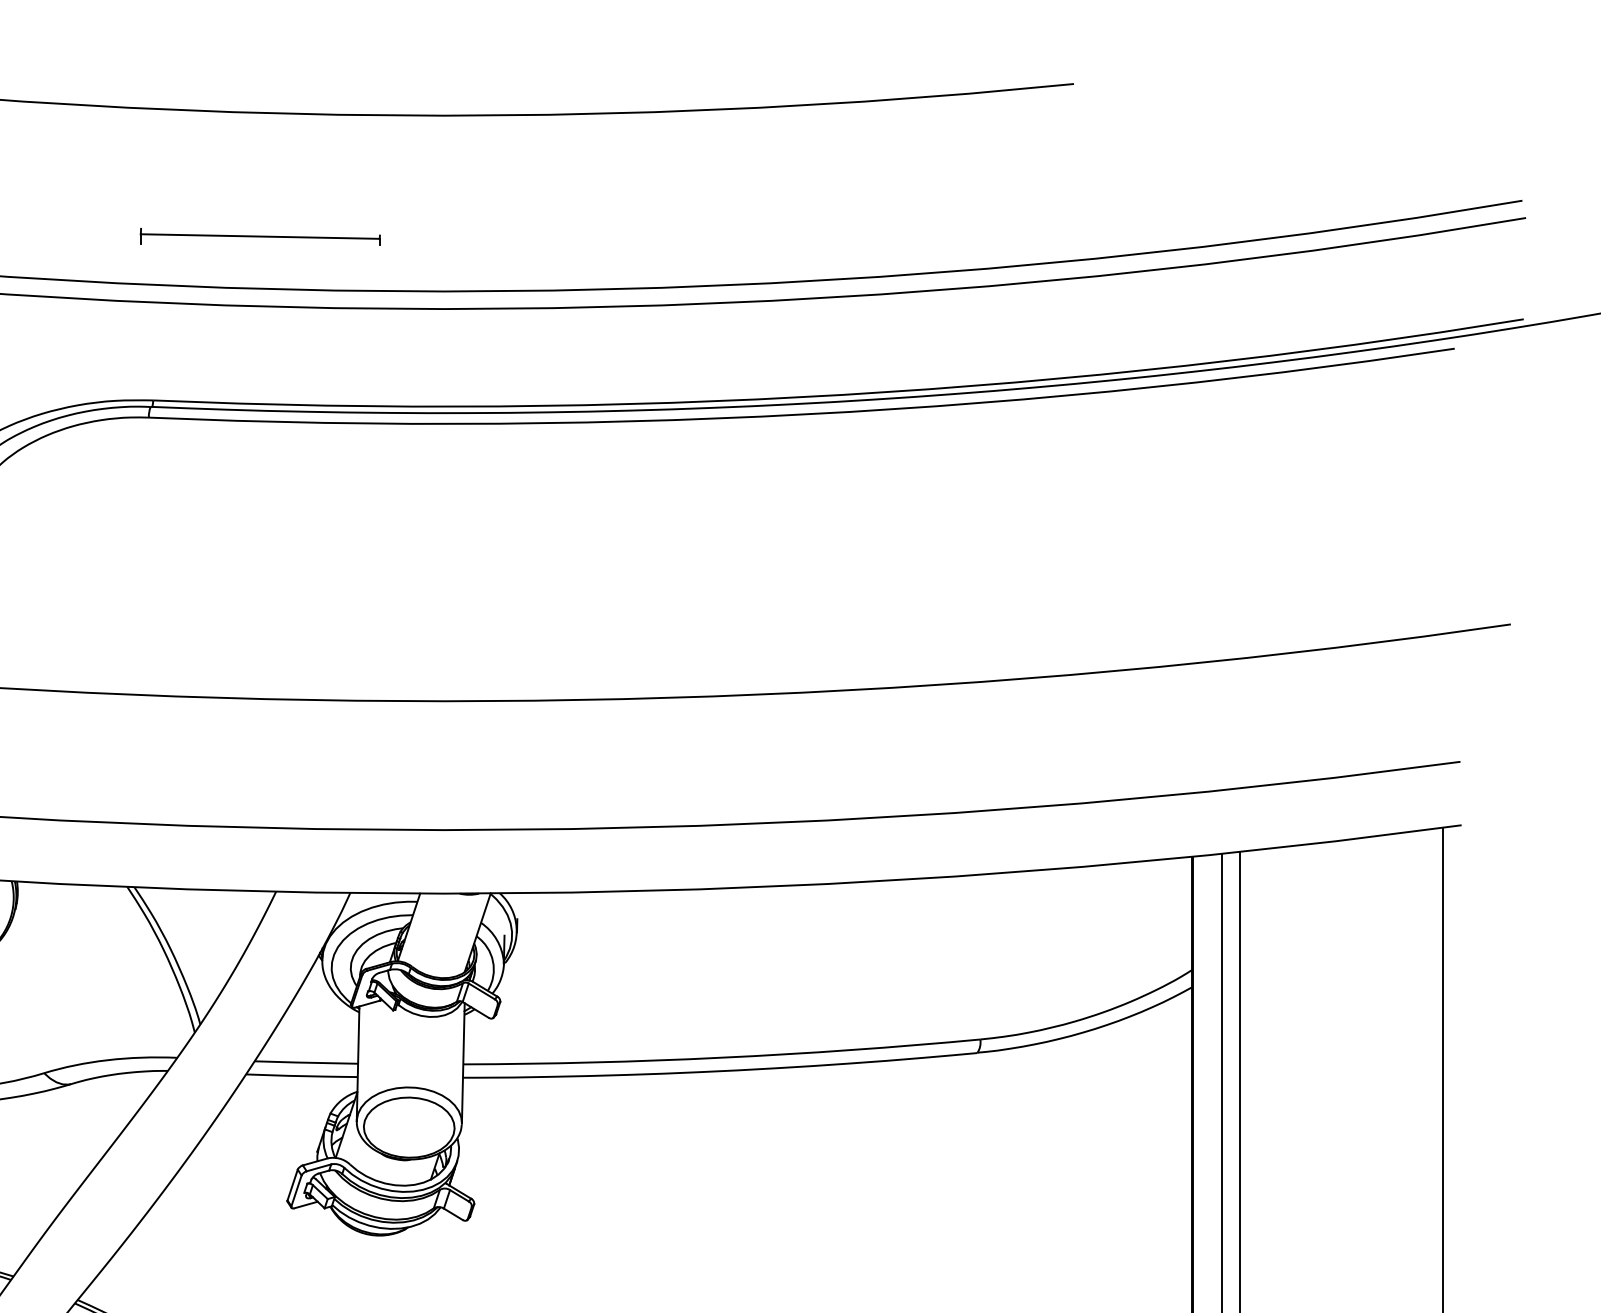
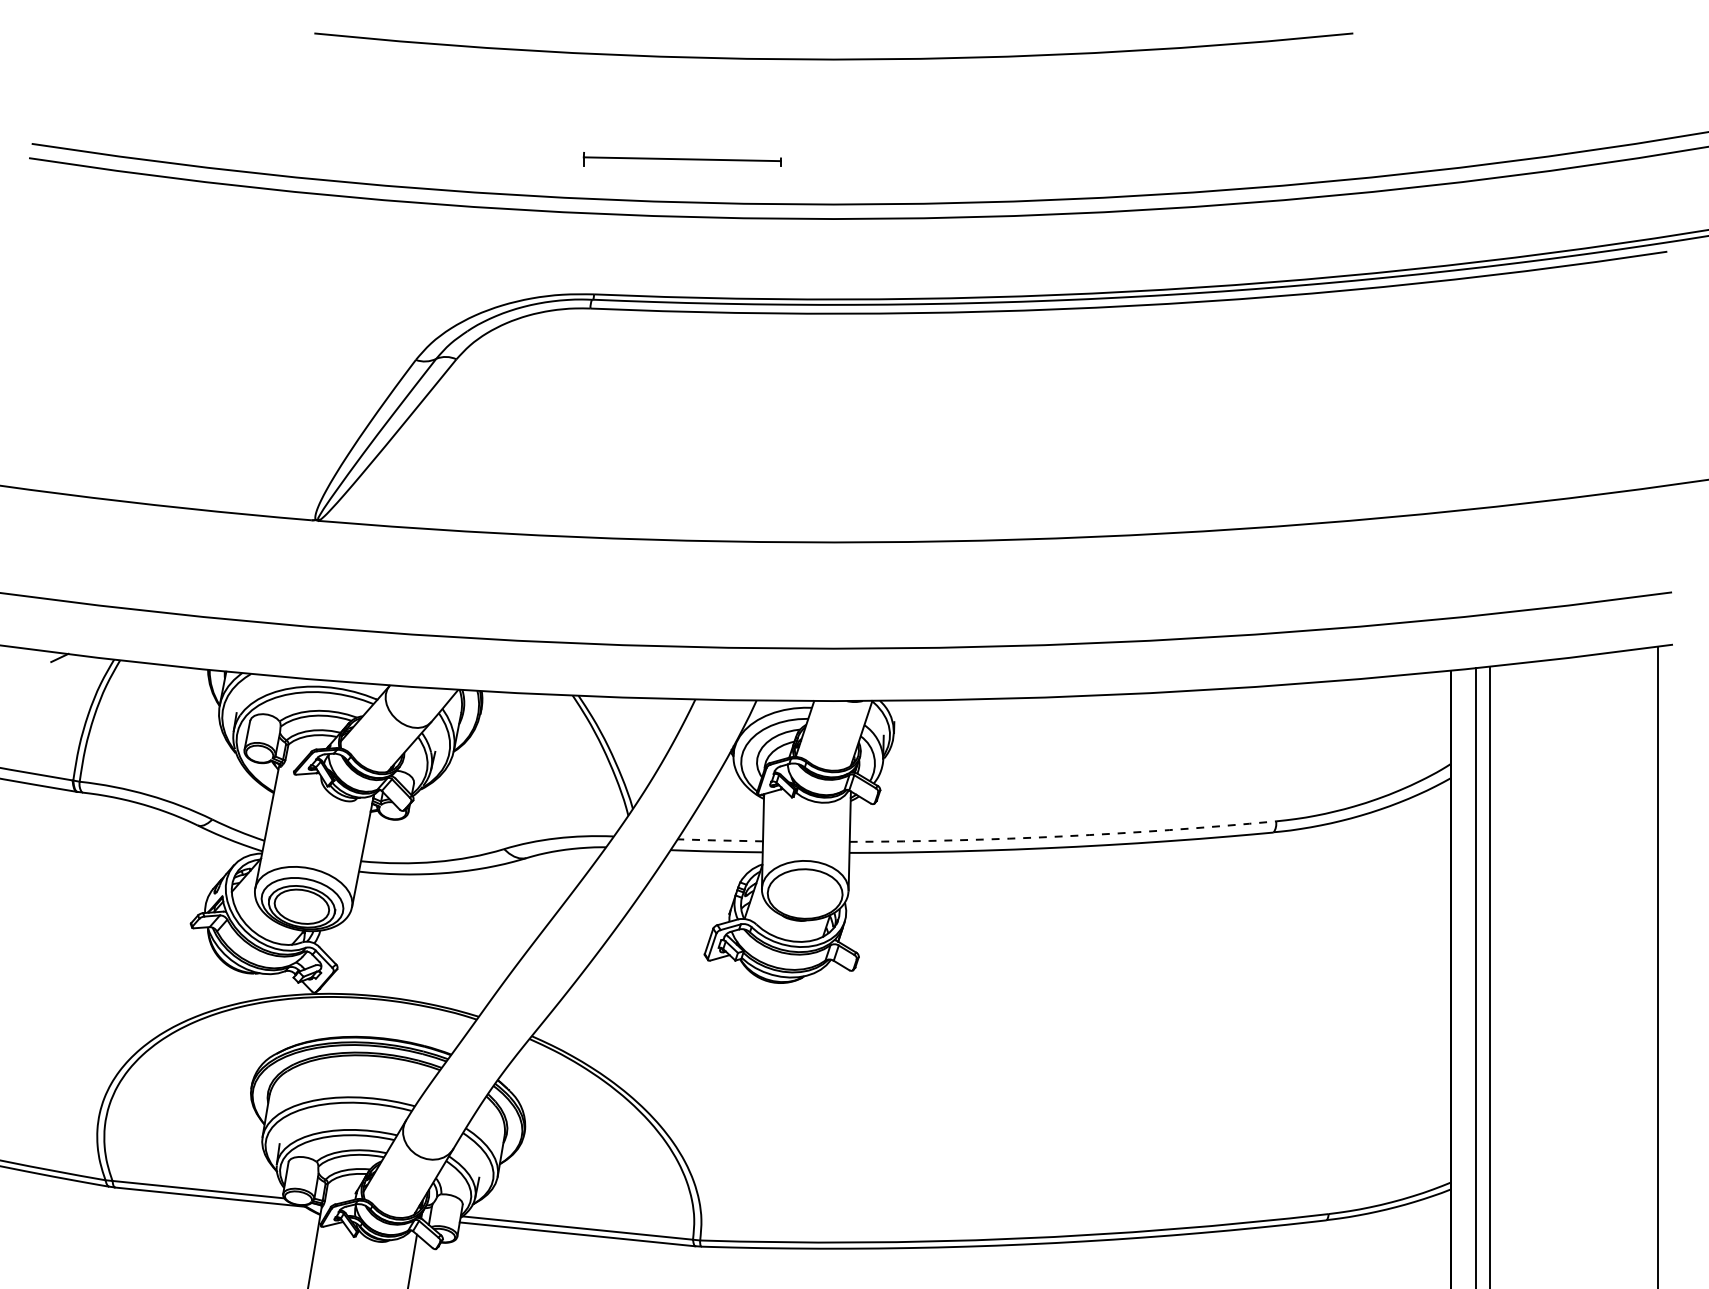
arc: (722, 1057) -> (1063, 836), solid -> dashed
line: (305, 1062) -> (719, 840), solid -> dashed

